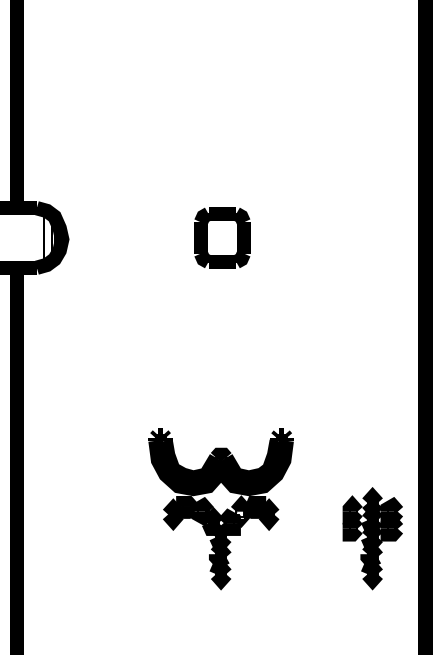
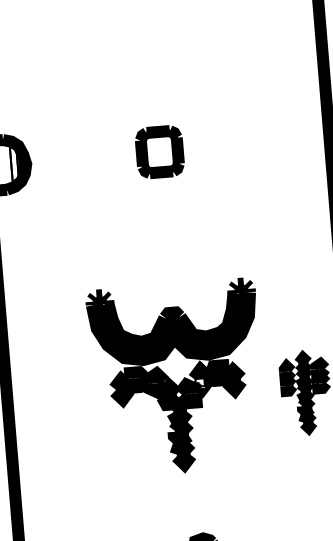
part: (220, 509) -> (176, 378), size x1.4

